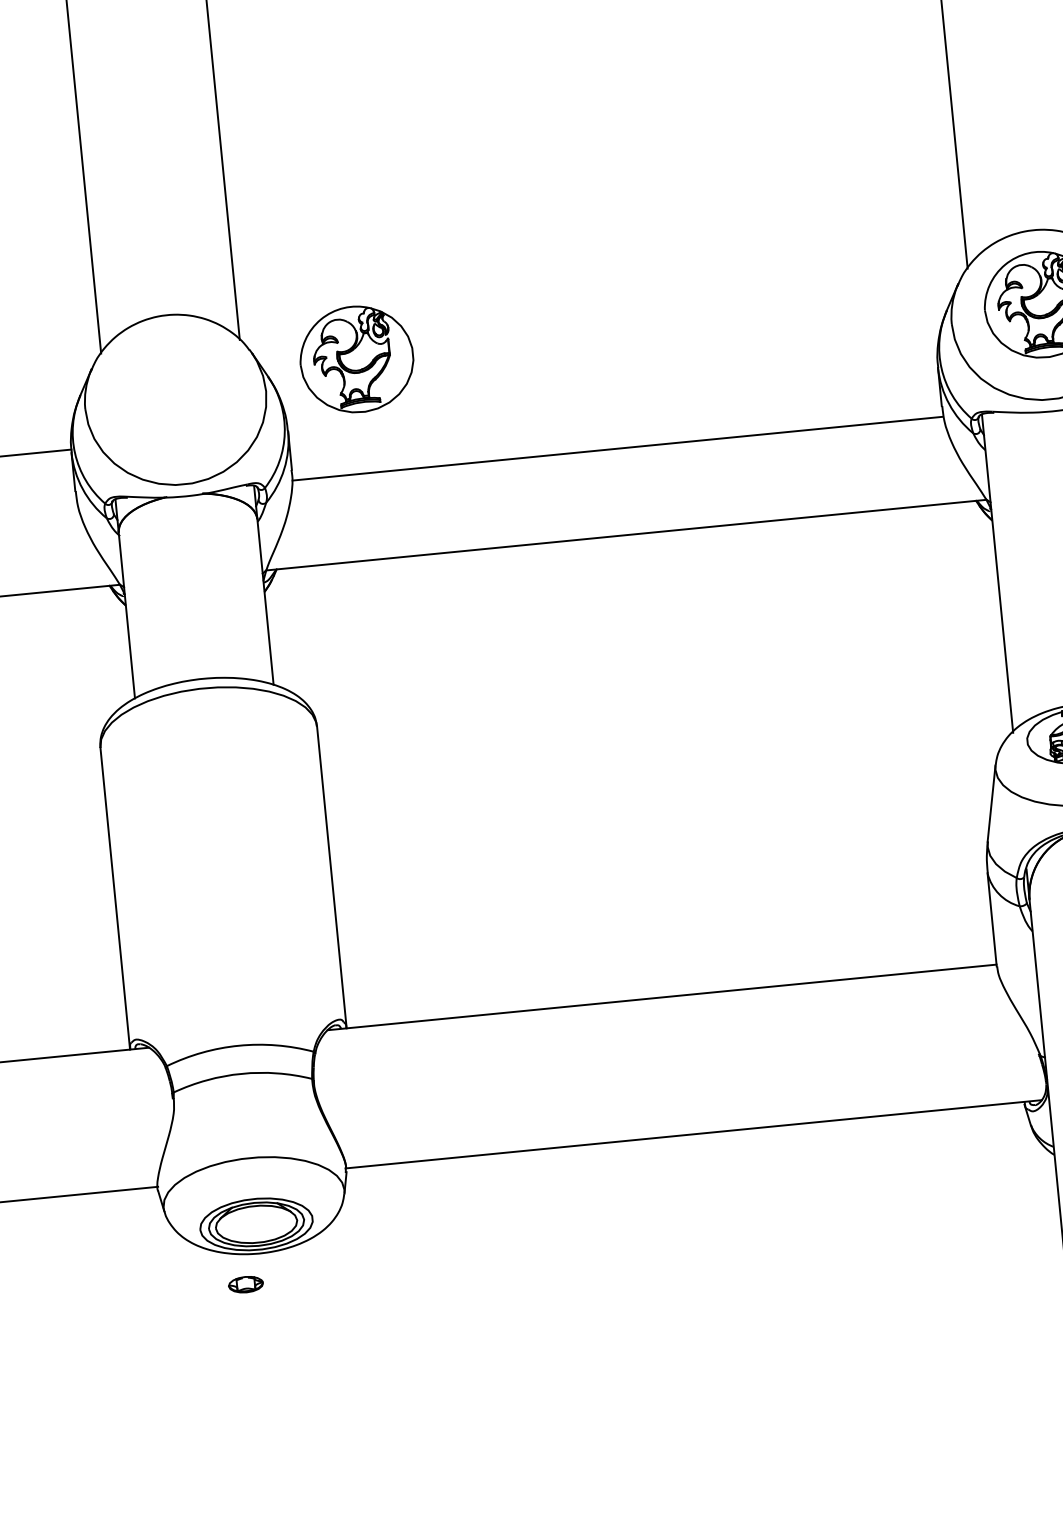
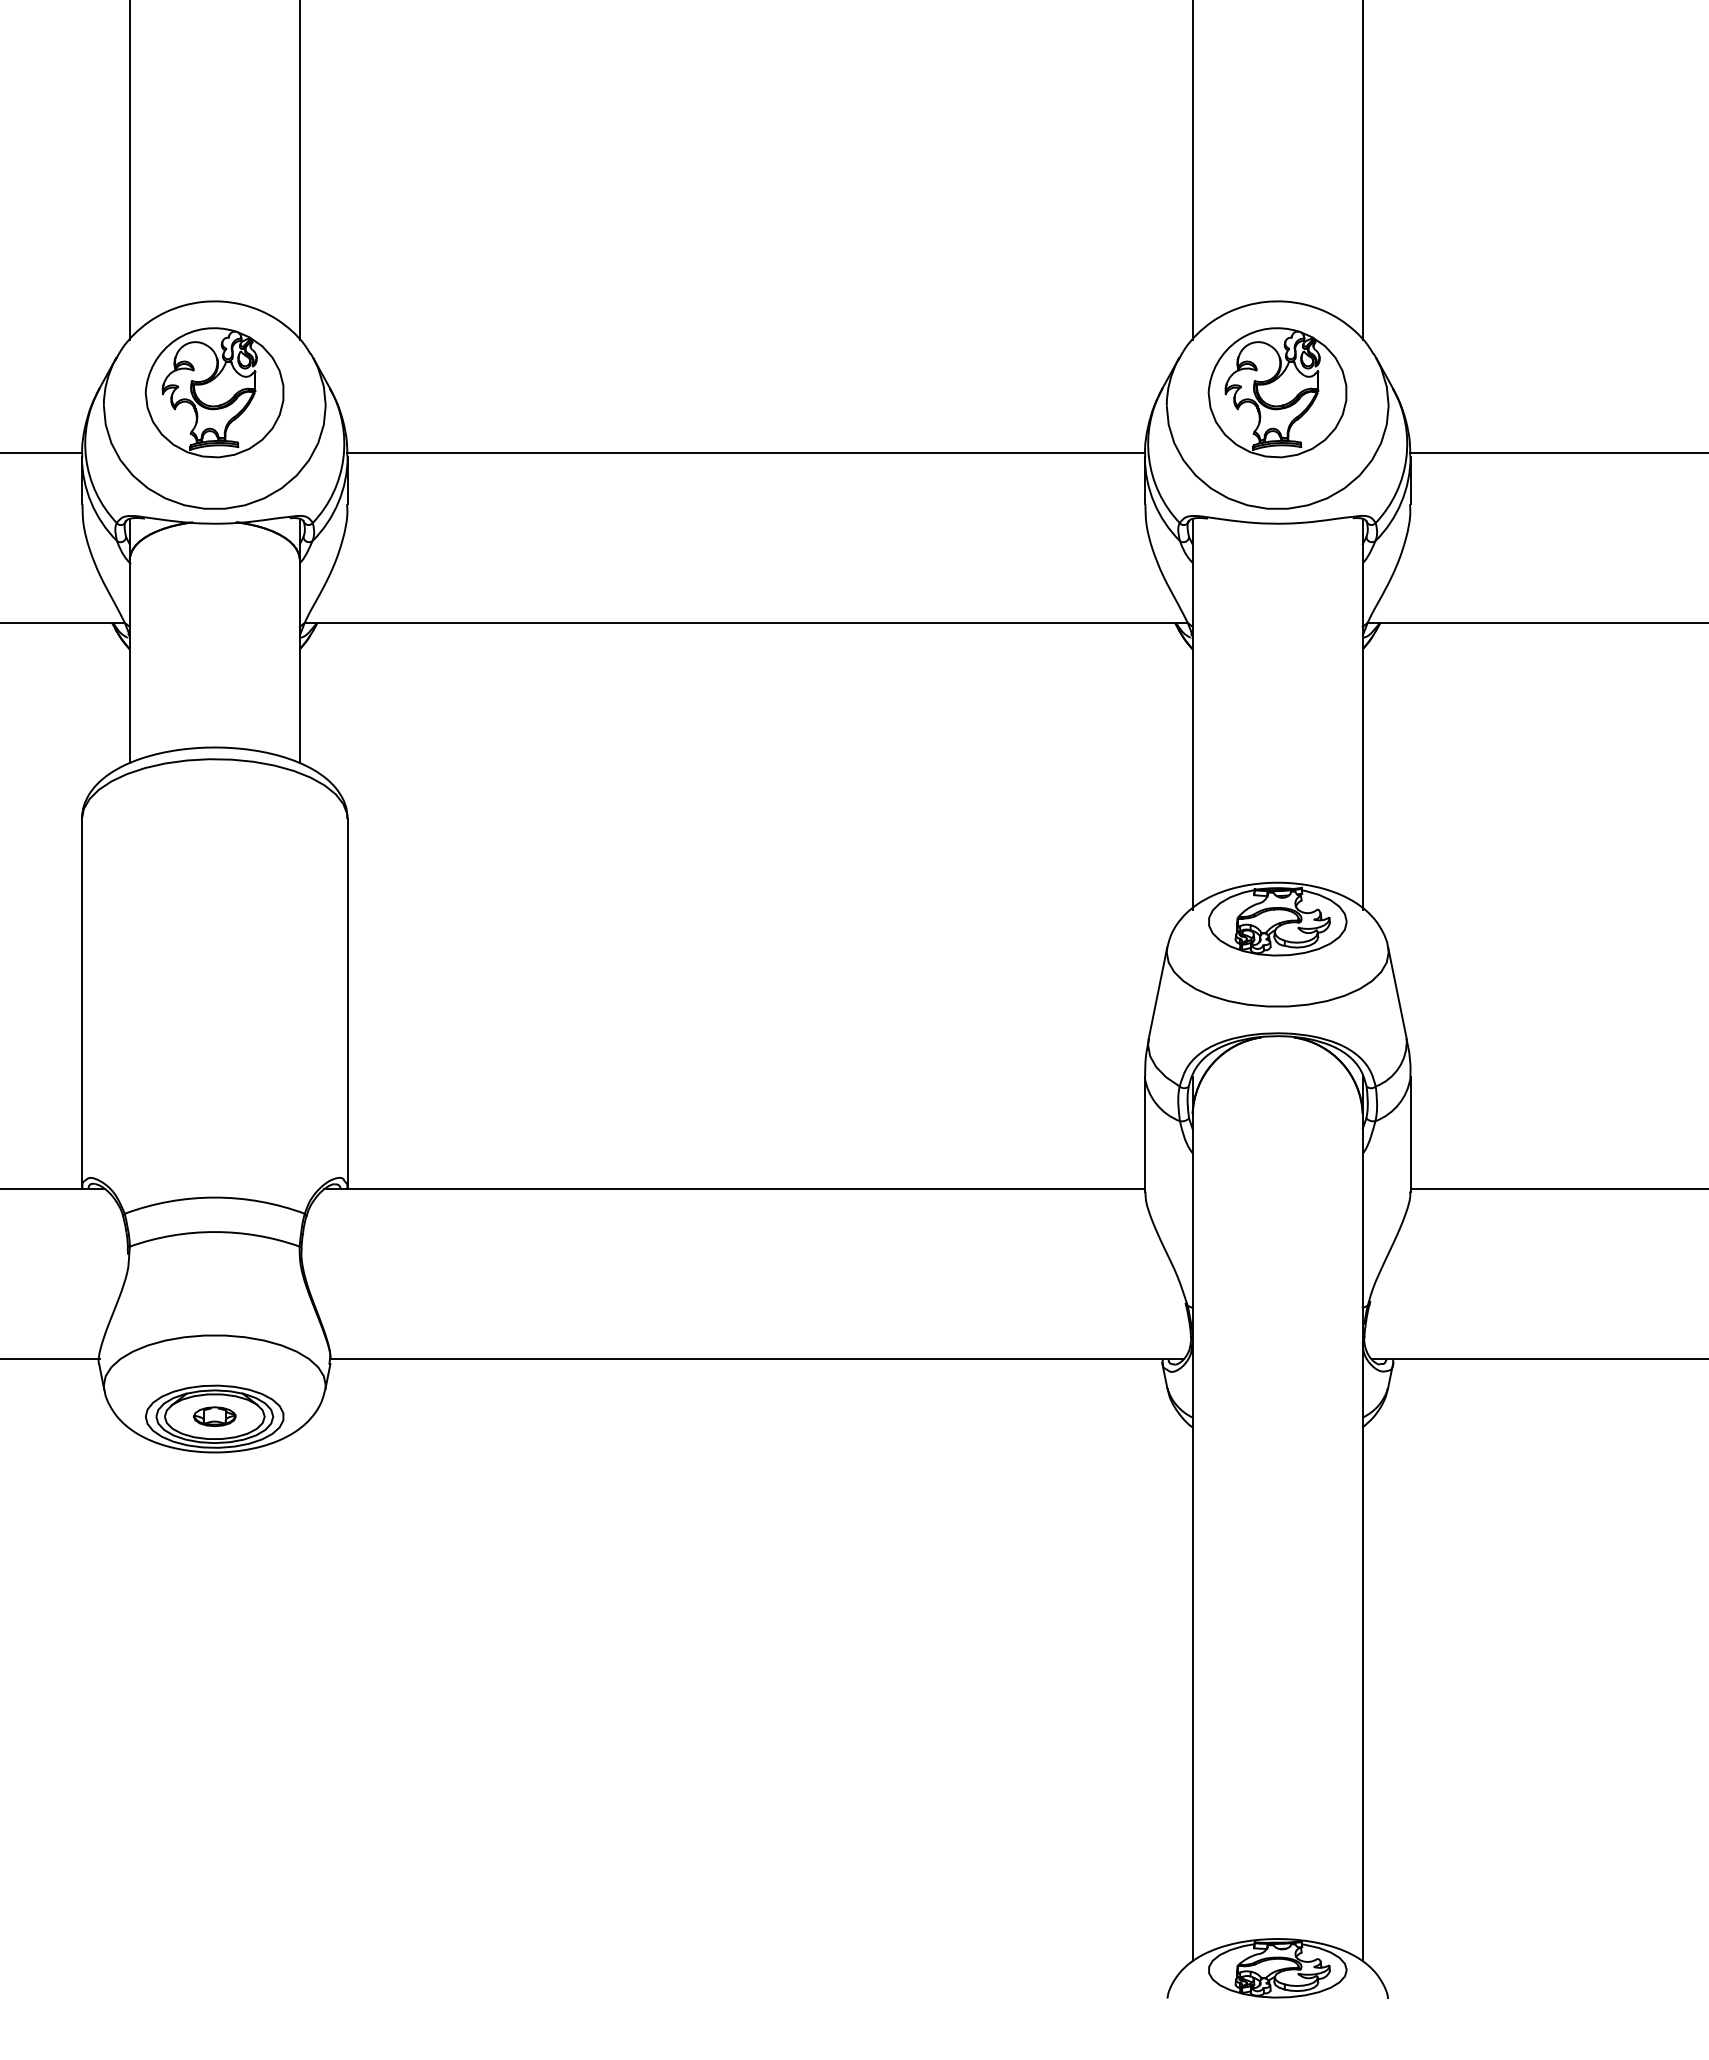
part: (356, 359) -> (214, 392), moved
line: (618, 448) -> (746, 453), moved
part: (245, 1284) -> (214, 1416), moved

